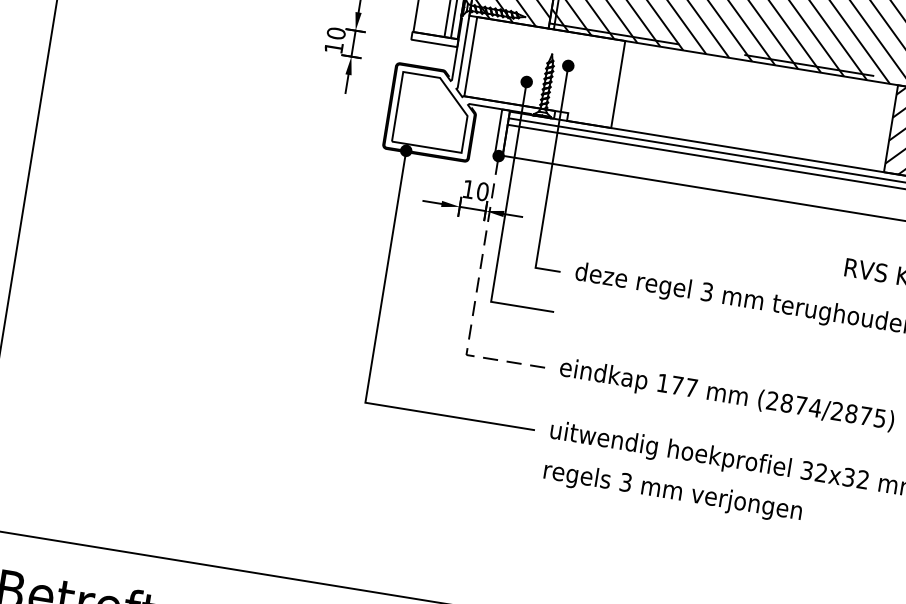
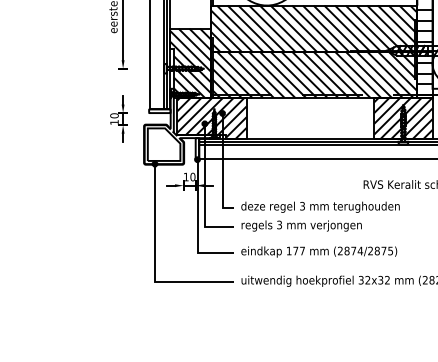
hatch: (543, 70) -> (211, 117), added
line: (476, 294) -> (197, 224), dashed -> solid
text: (672, 491) -> (301, 225), moved

